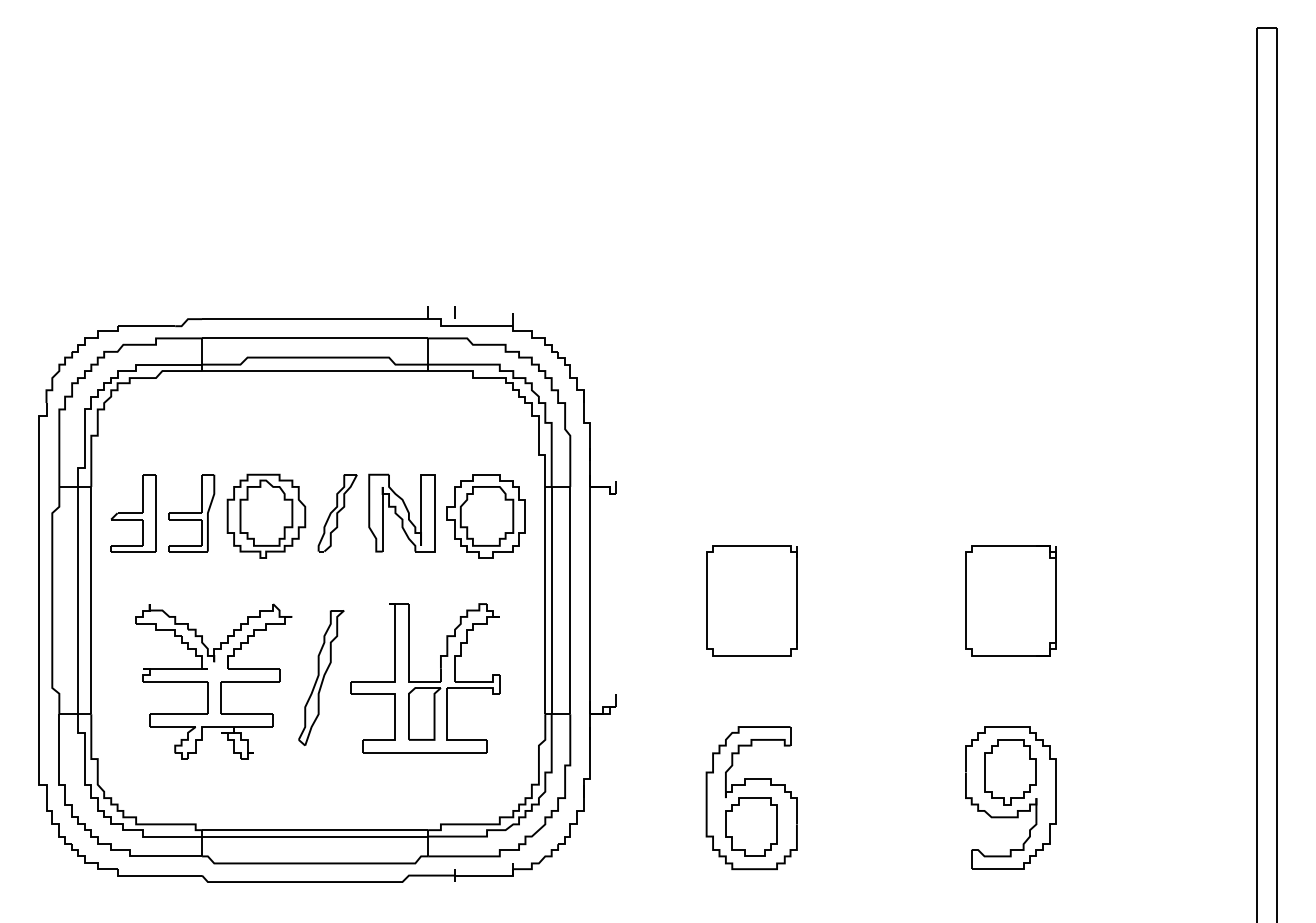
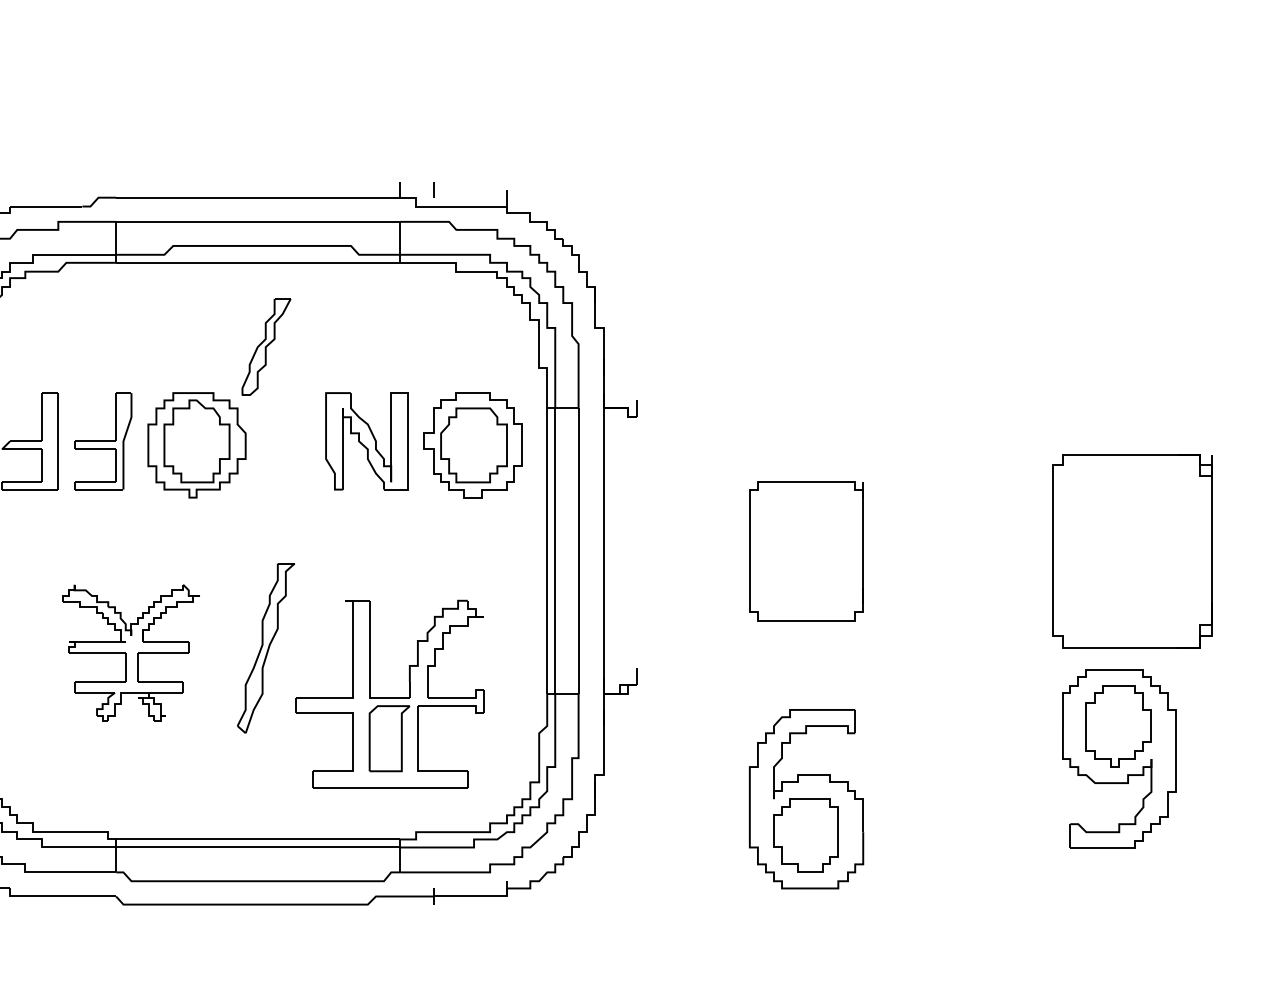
part: (337, 513) -> (266, 347), moved
part: (1010, 600) -> (1131, 551), size x1.4
part: (425, 678) -> (390, 694), moved
part: (213, 681) -> (130, 652), size x0.7
part: (1010, 797) -> (1118, 758), moved

